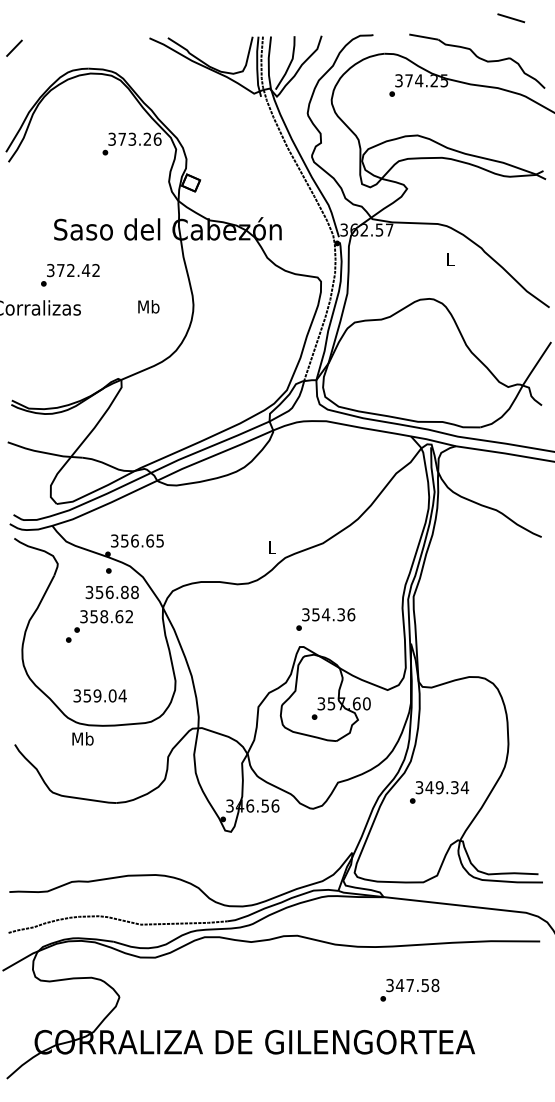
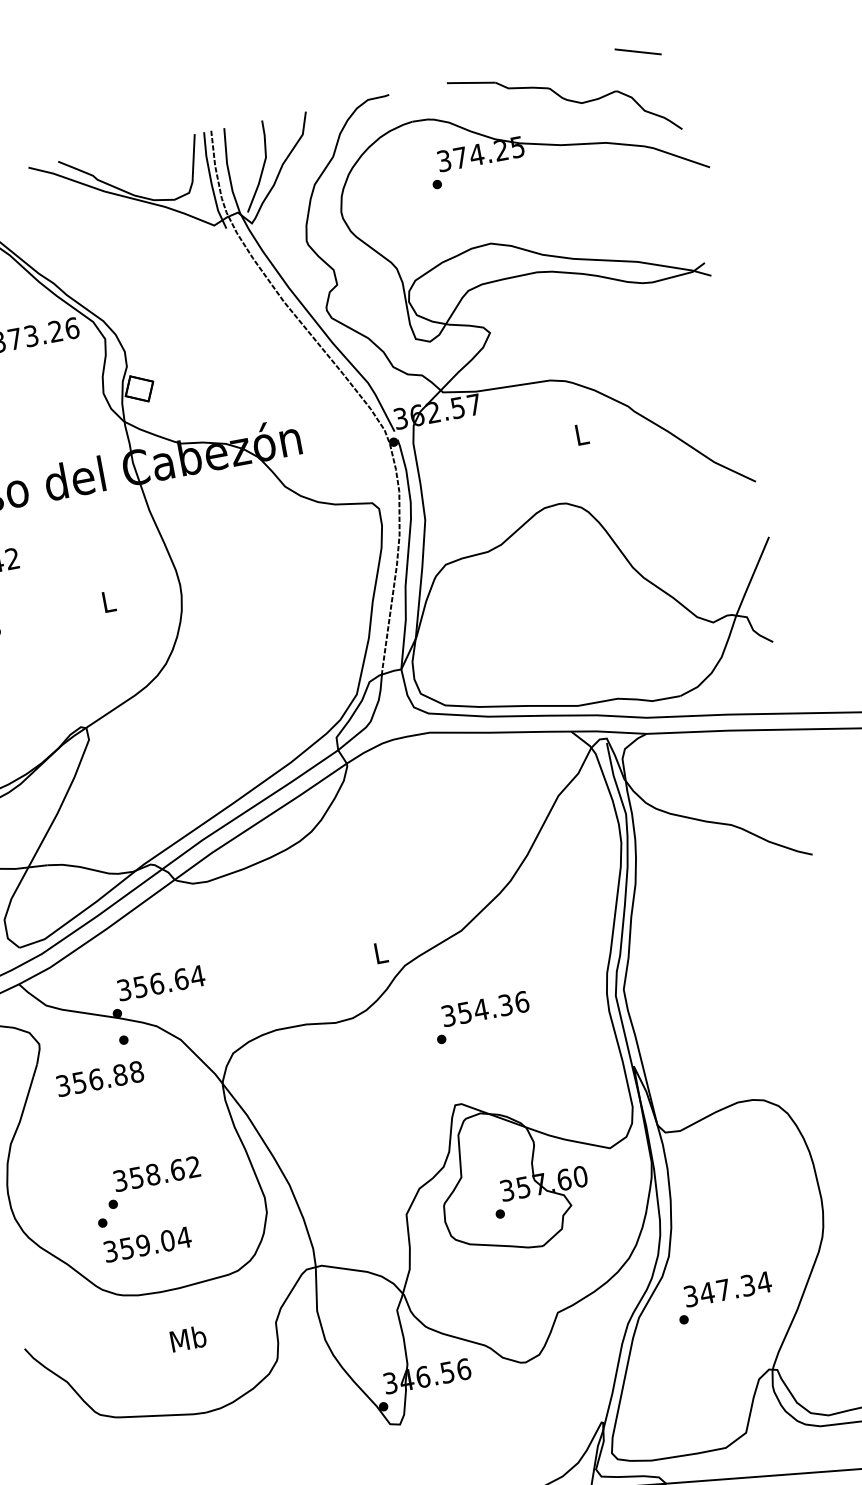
line: (511, 18) -> (638, 52), moved
text: (148, 306) -> (107, 601), Mb -> L
text: (160, 540) -> (198, 975), 356.65 -> 356.64
text: (111, 592) -> (98, 1079), moved
text: (325, 619) -> (481, 1017), moved
text: (99, 626) -> (148, 1191), moved
text: (82, 738) -> (187, 1338), moved
text: (439, 787) -> (723, 1289), 349.34 -> 347.34

